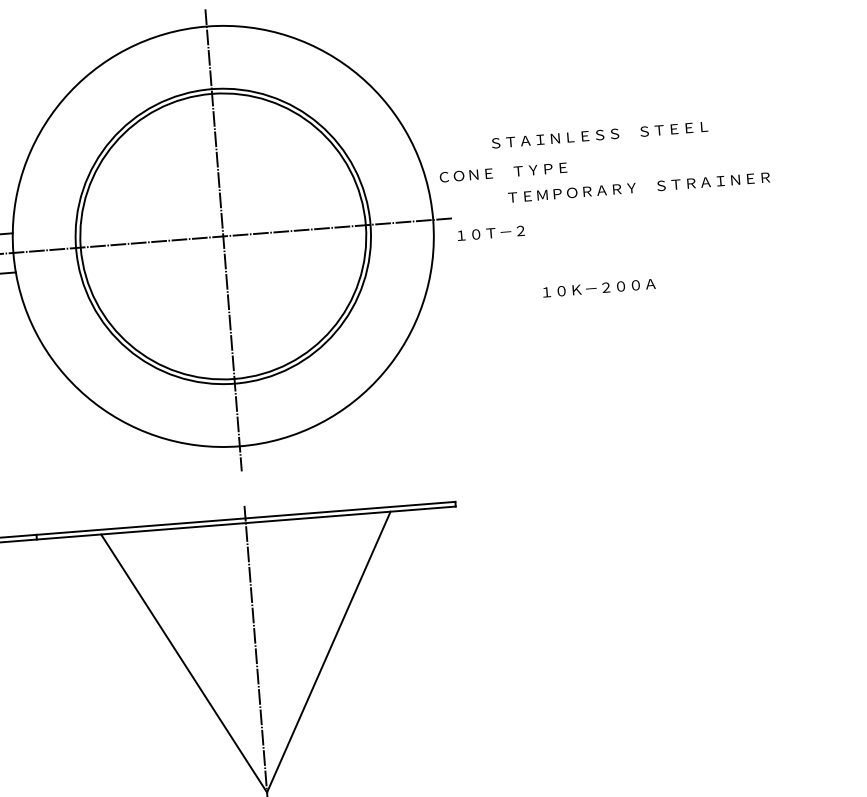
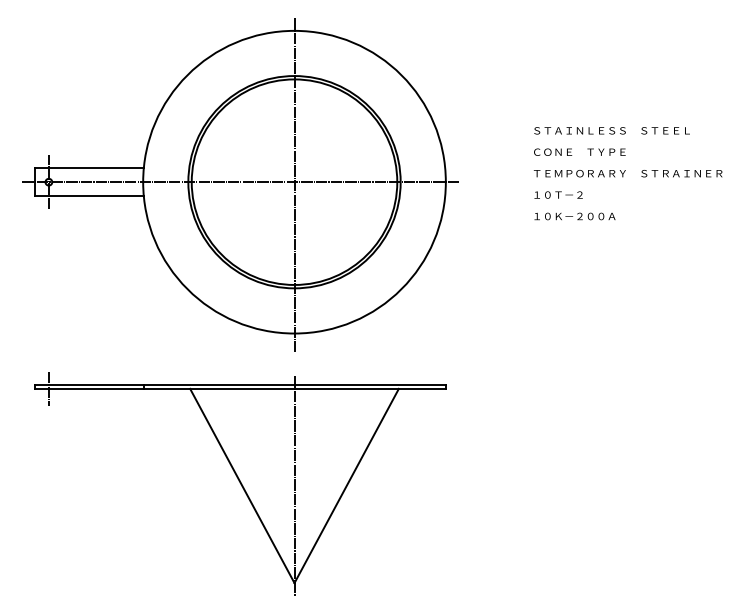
text: (599, 134) -> (611, 130), moved
text: (502, 171) -> (579, 151), moved
text: (639, 187) -> (628, 173), moved
text: (490, 232) -> (558, 194), moved
text: (598, 288) -> (574, 216), moved

